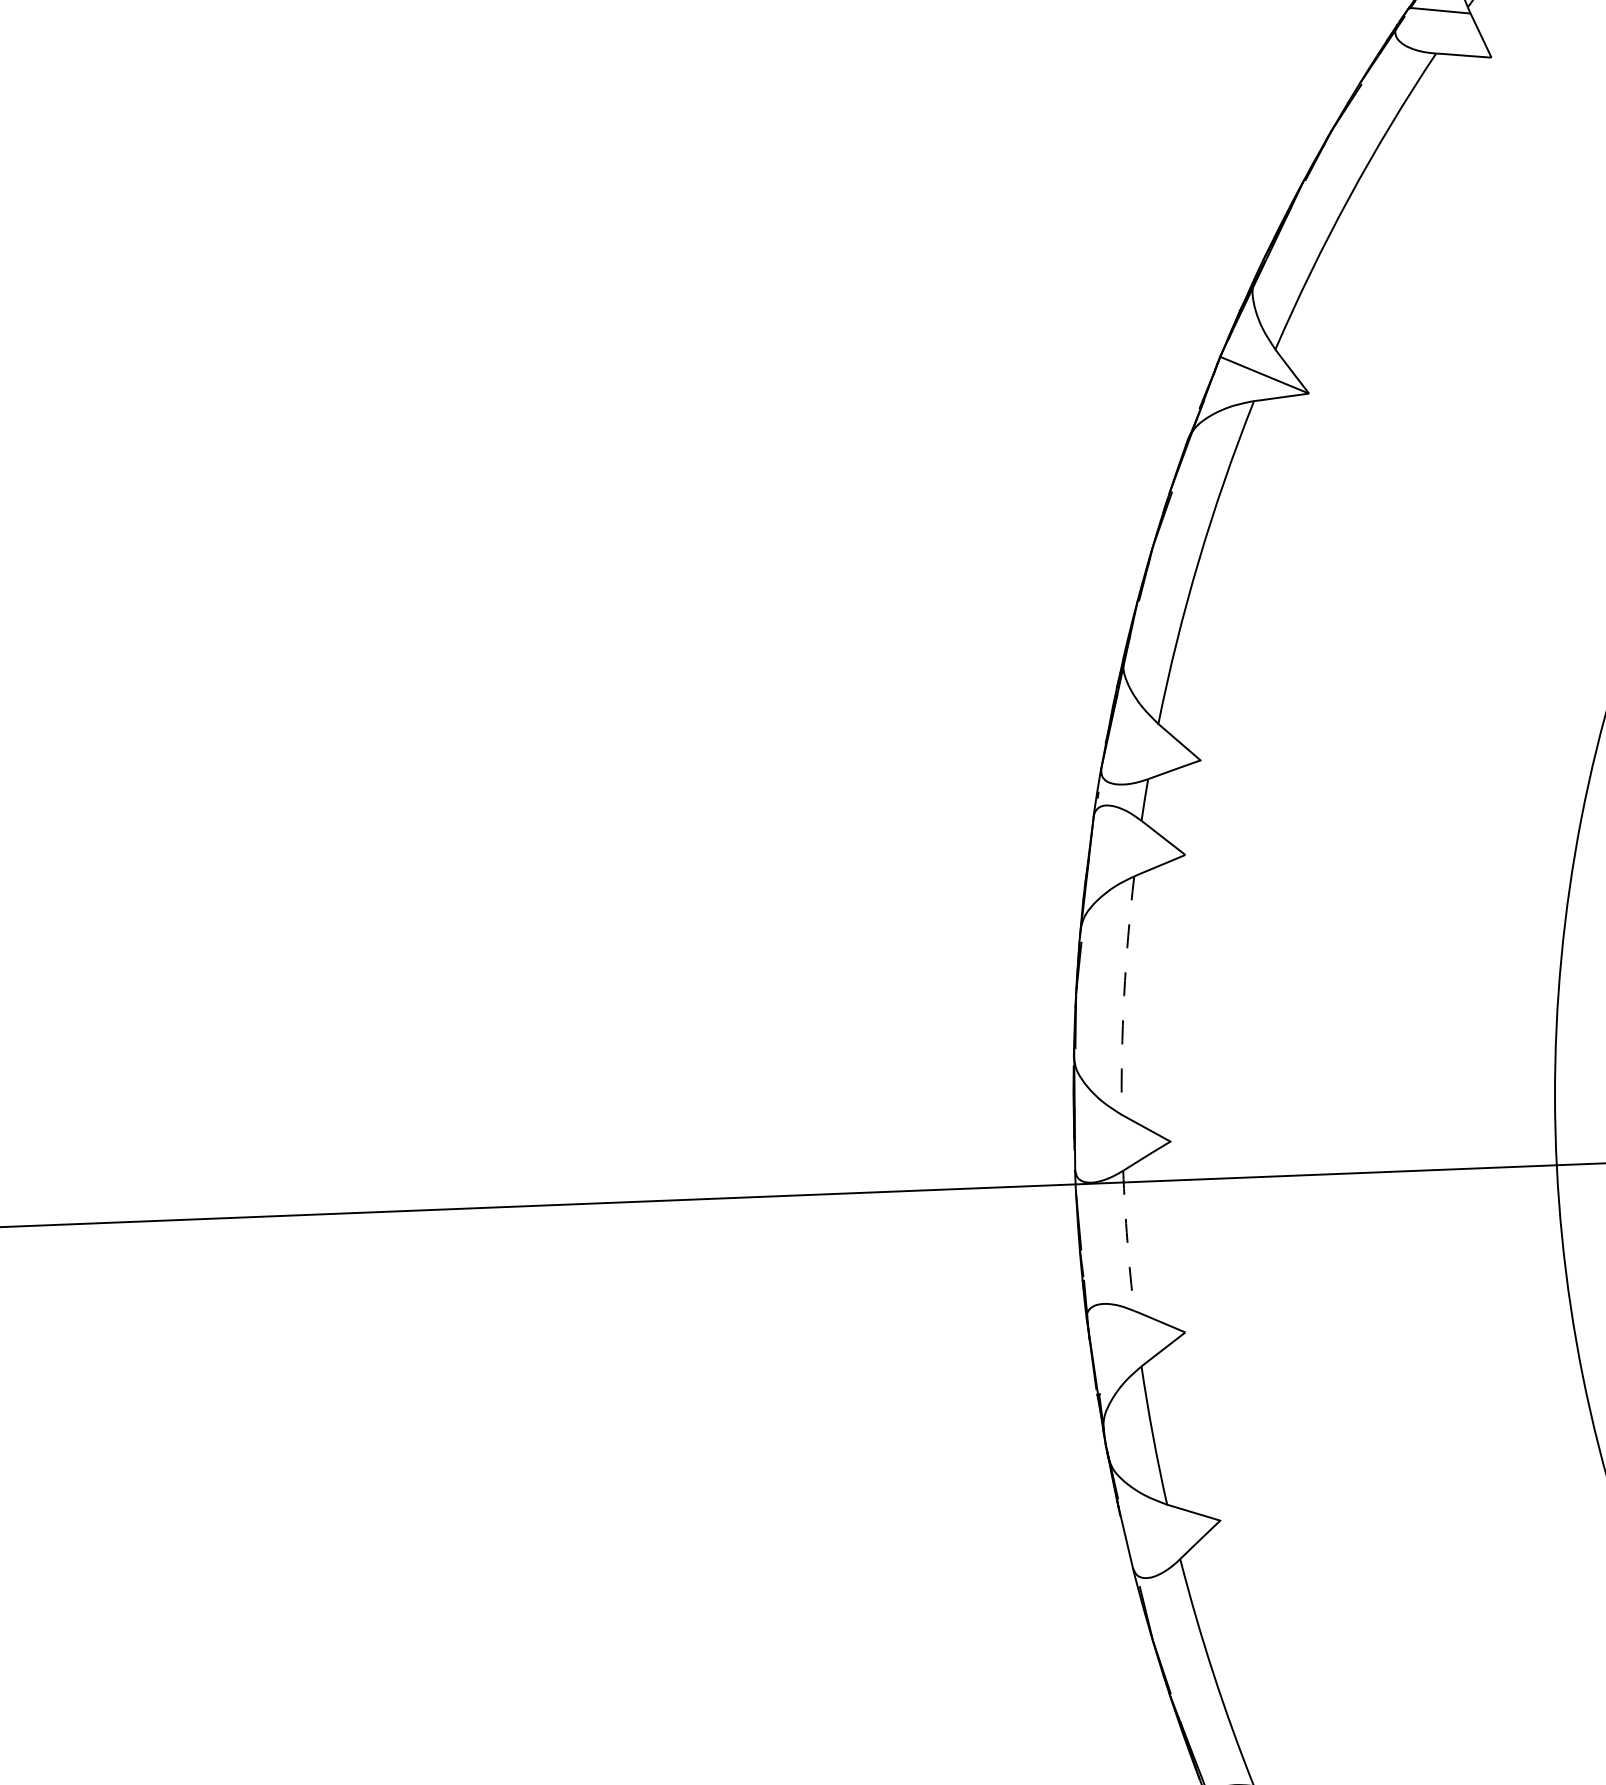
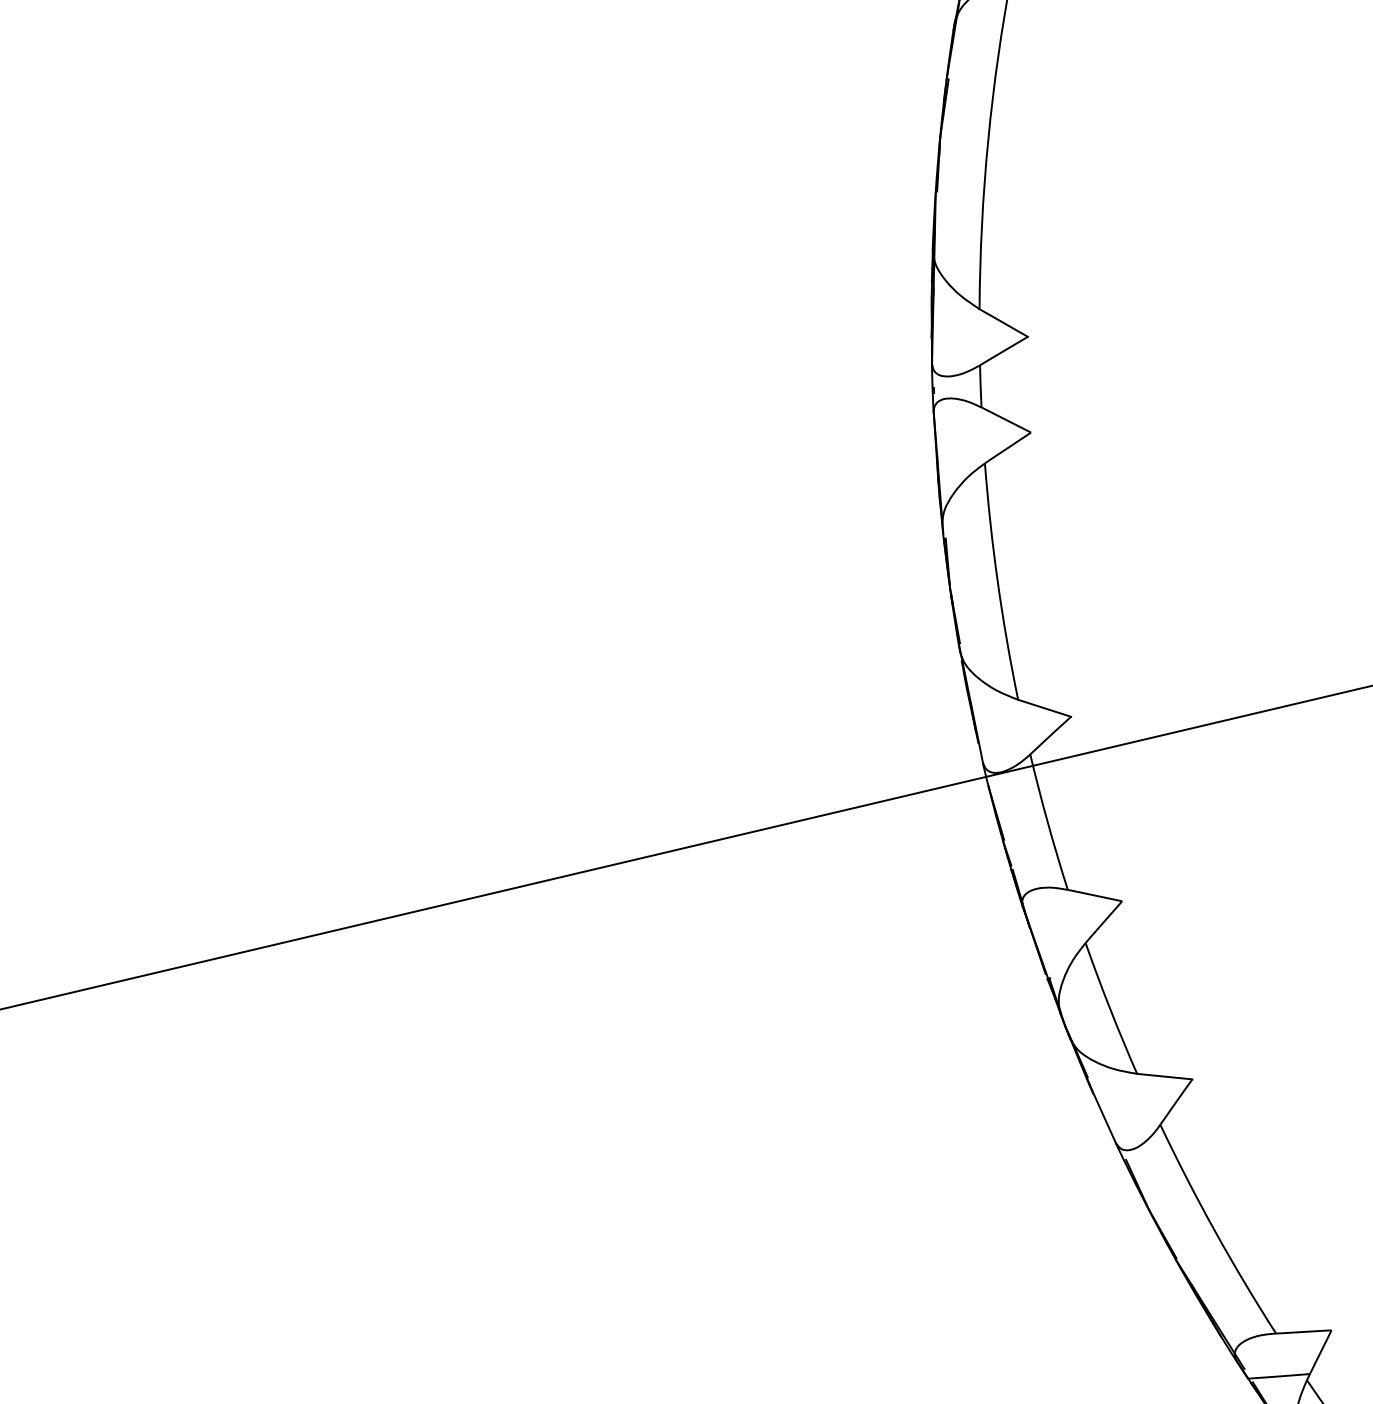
arc: (1124, 995) -> (998, 582), dashed -> solid
arc: (1127, 1240) -> (1047, 822), dashed -> solid

